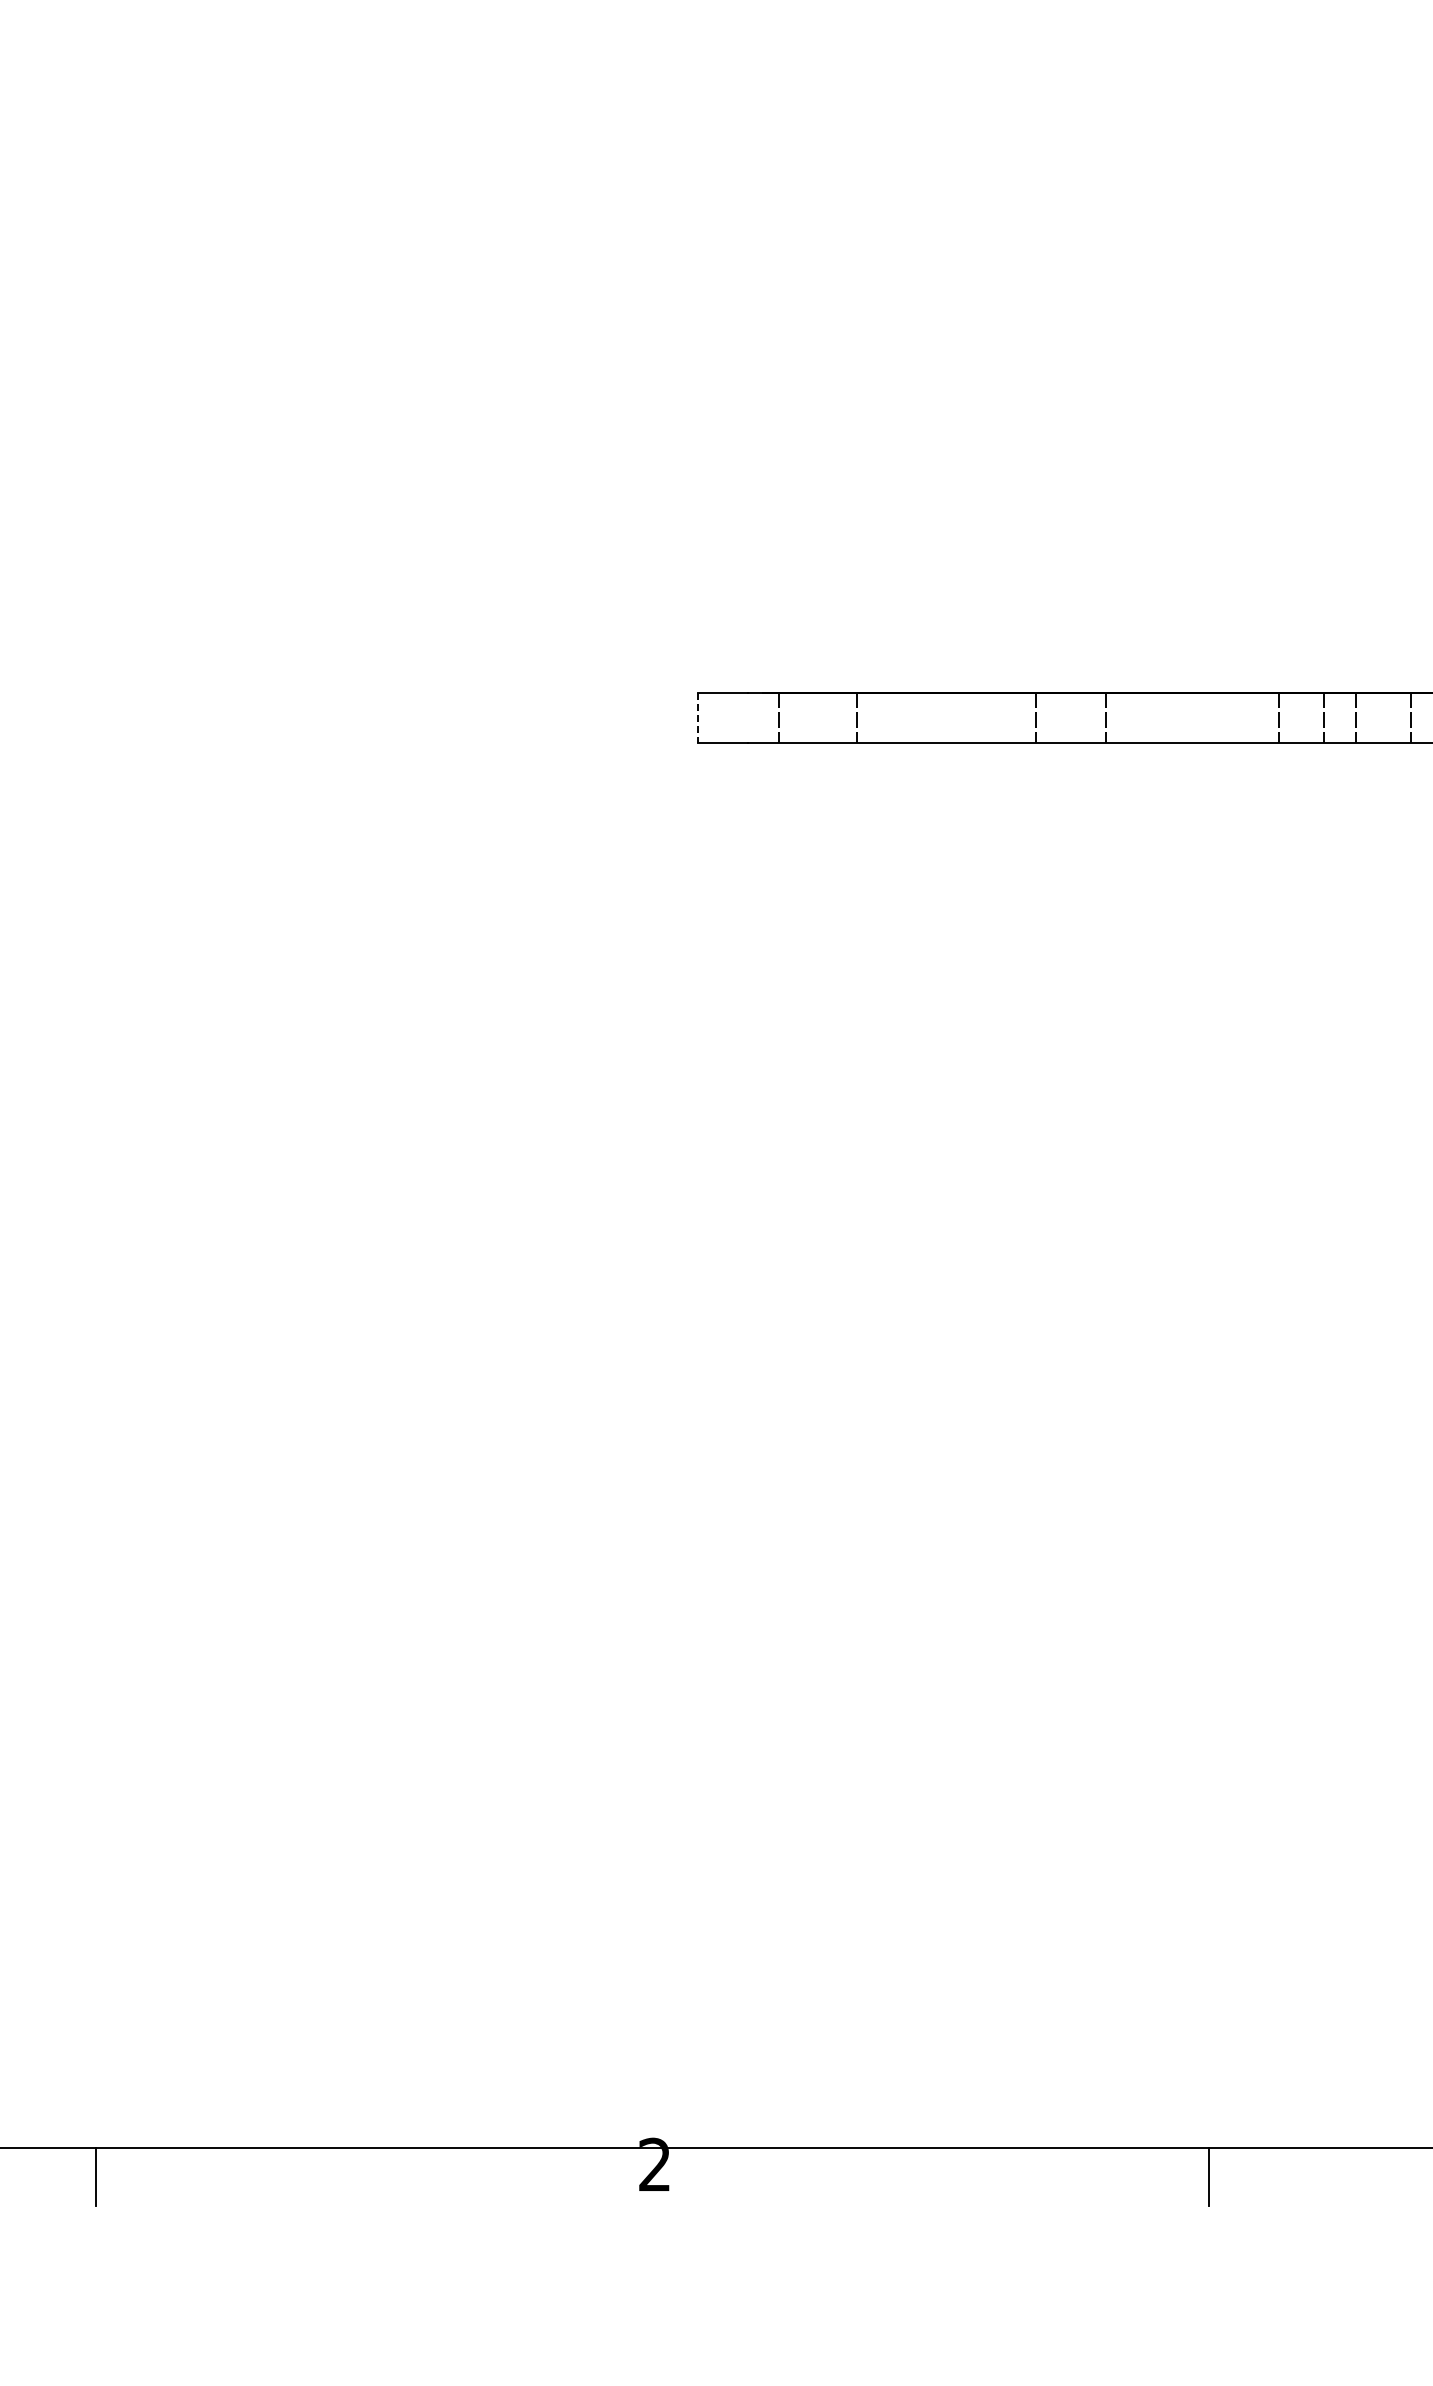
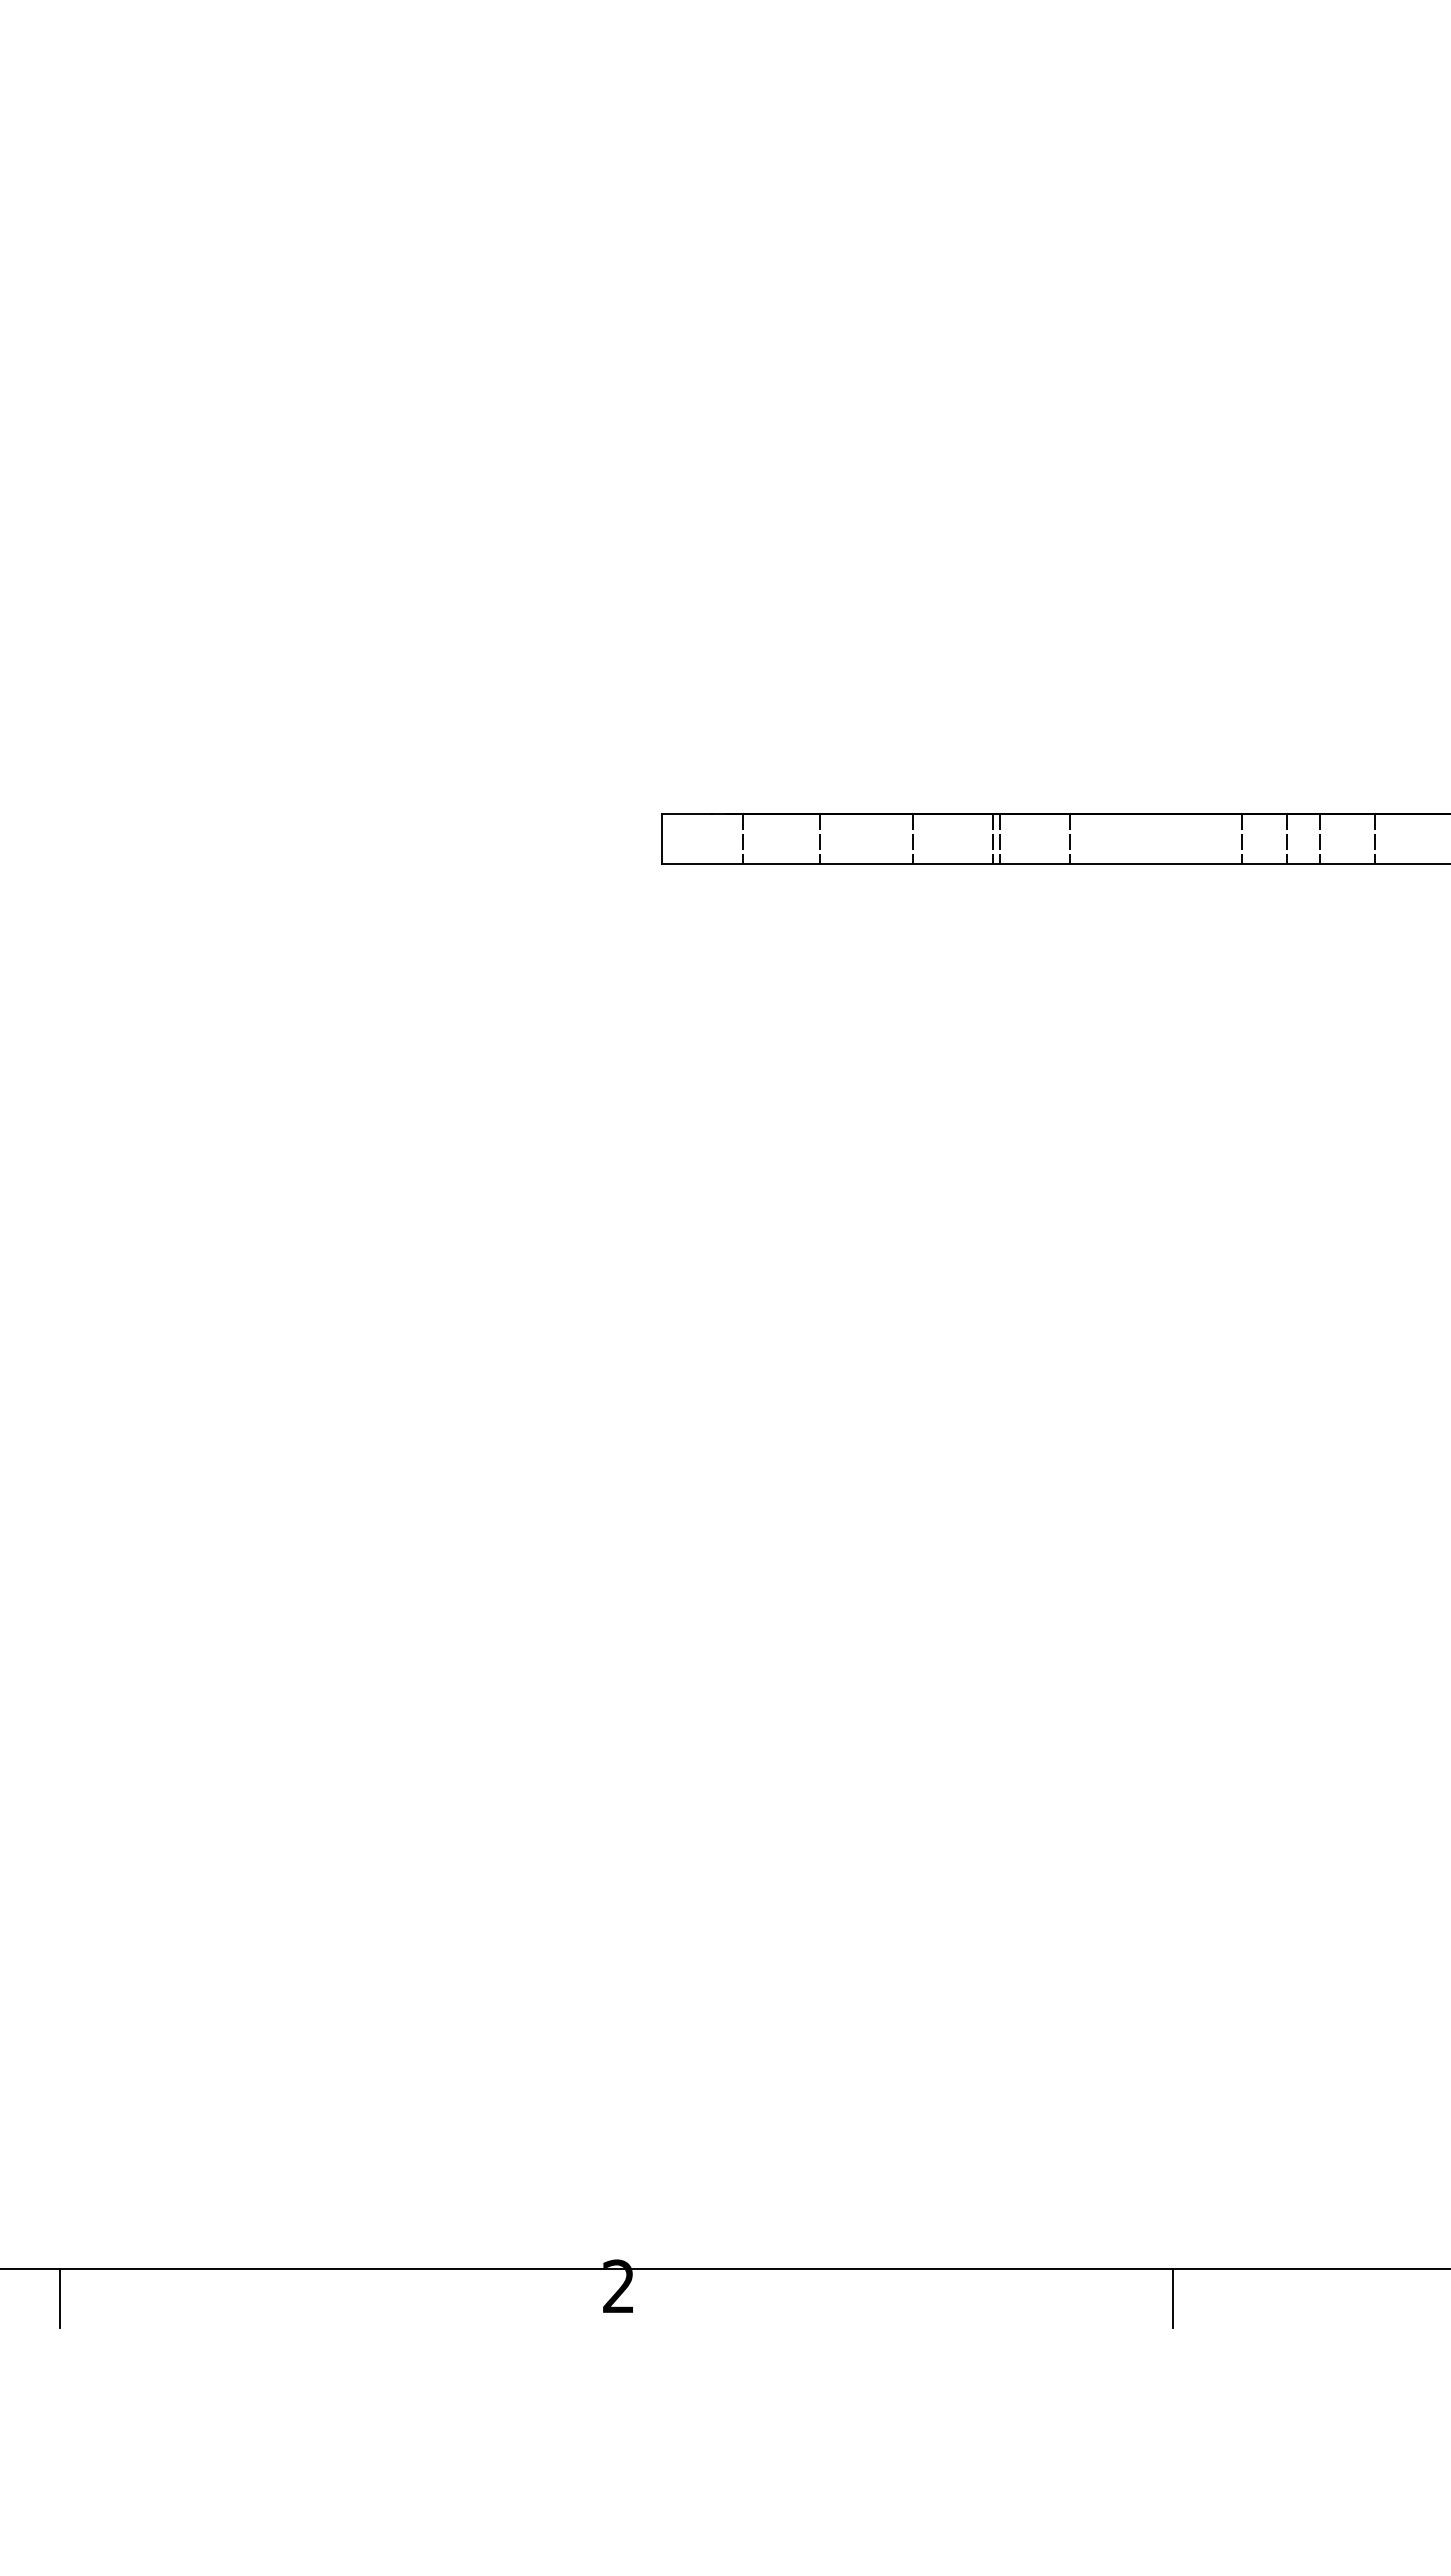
line: (697, 717) -> (661, 839), dashed -> solid
line: (948, 717) -> (912, 839), added
line: (1028, 717) -> (992, 839), added

